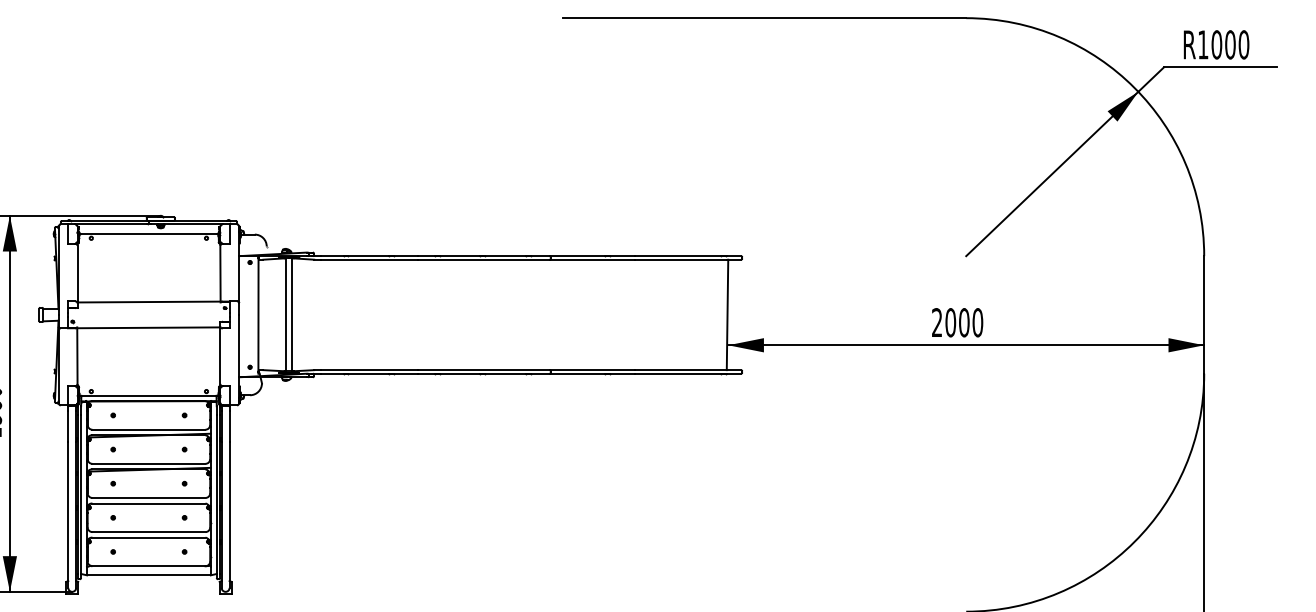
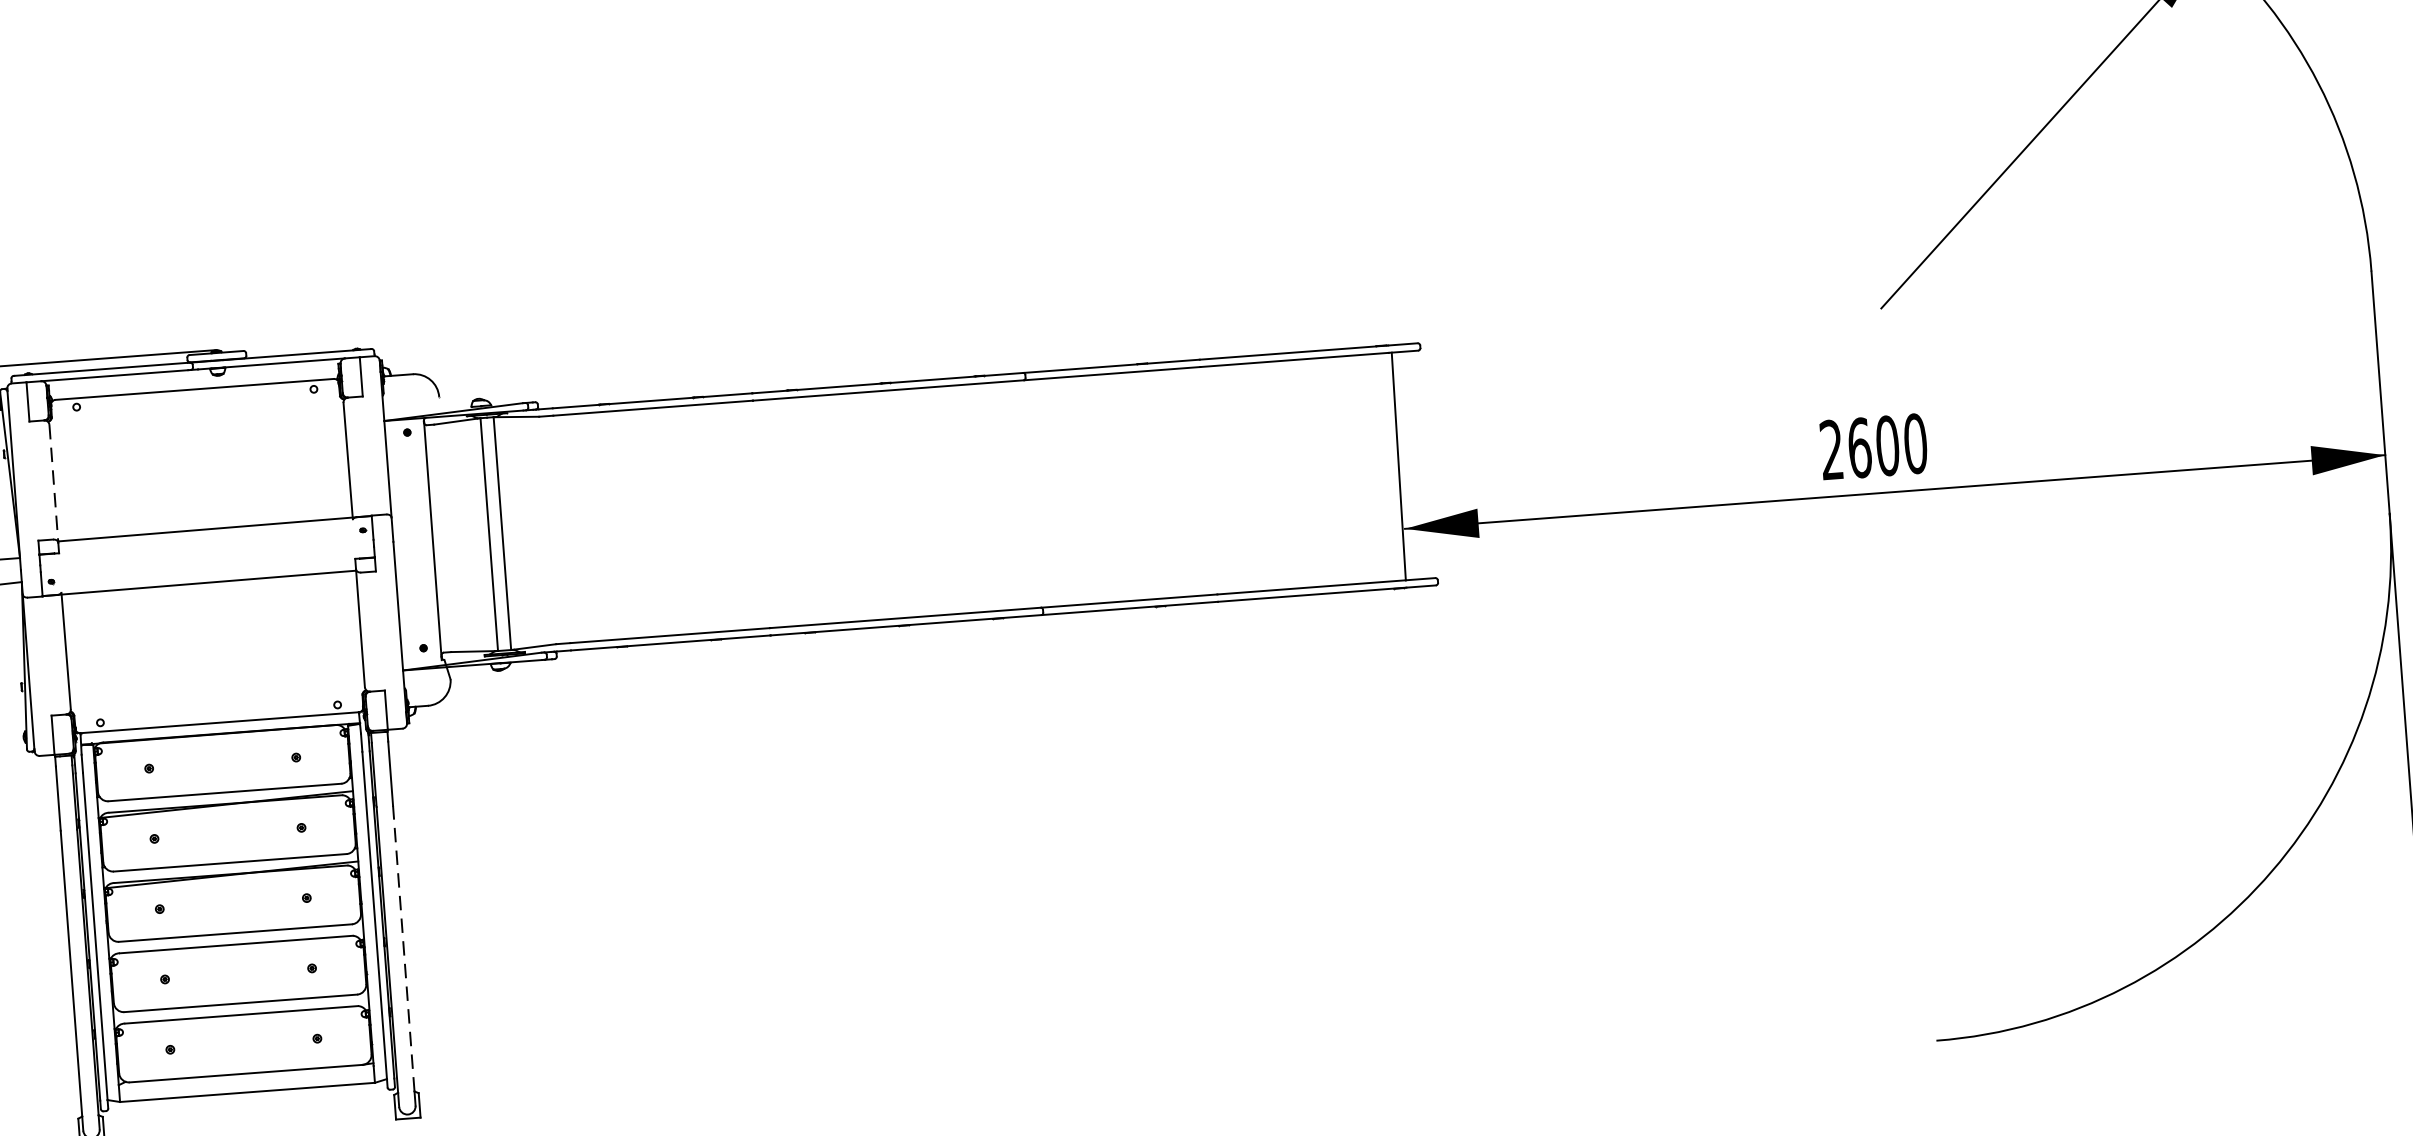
line: (77, 274) -> (53, 483), solid -> dashed
text: (950, 322) -> (1859, 447), 2000 -> 2600
line: (229, 511) -> (403, 948), solid -> dashed

